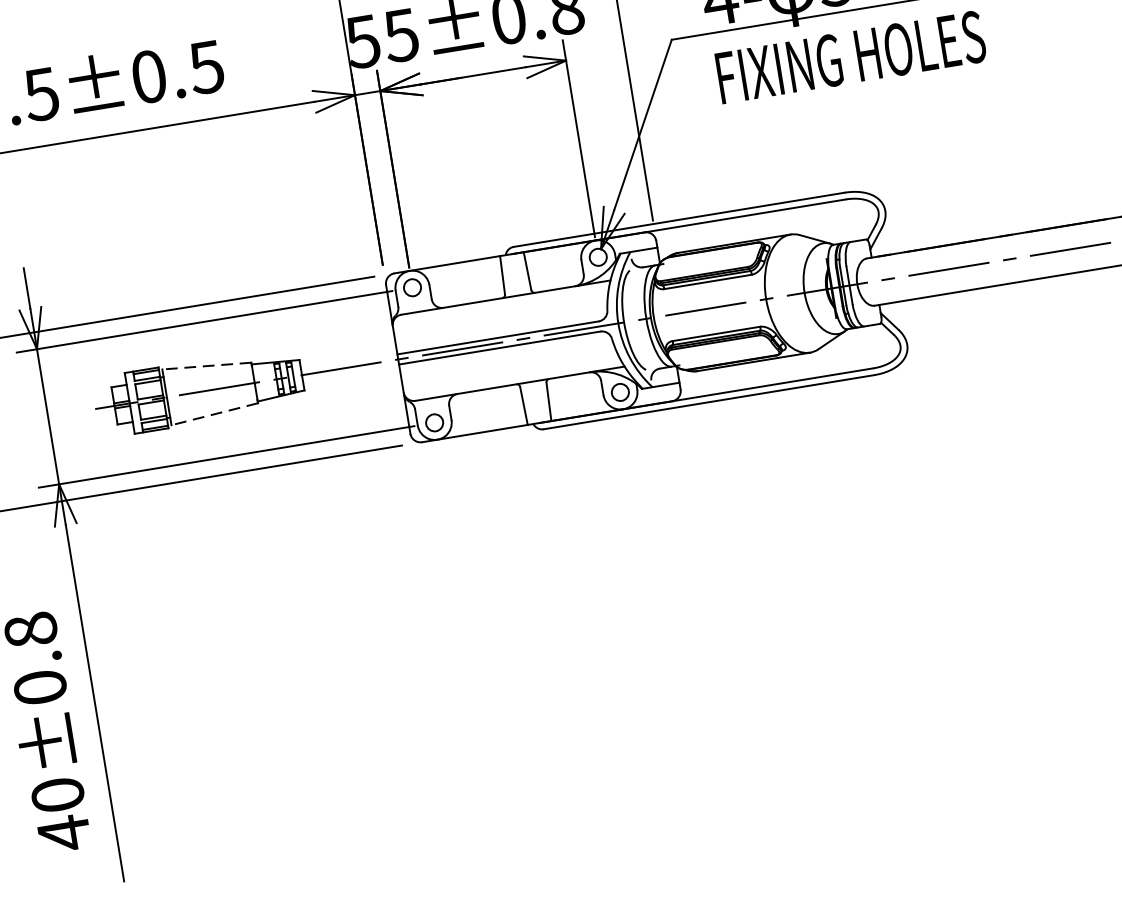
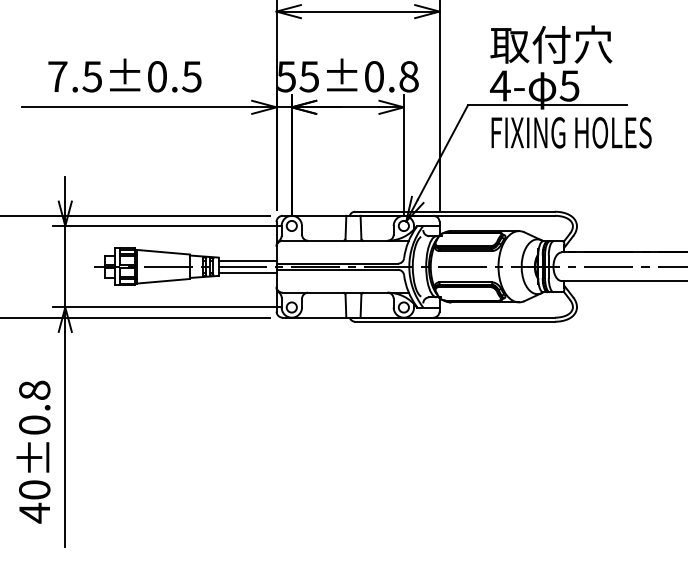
line: (348, 356) -> (247, 260), added
line: (206, 366) -> (163, 252), dashed -> solid
line: (351, 376) -> (247, 272), added
line: (214, 414) -> (163, 281), dashed -> solid

